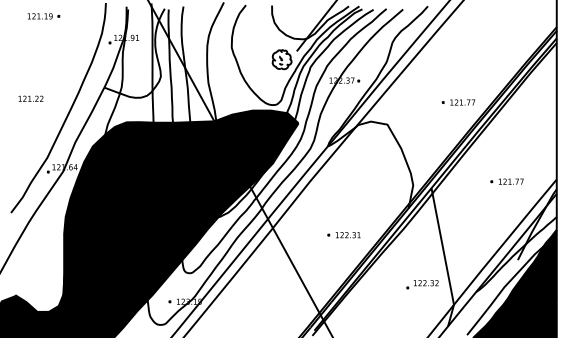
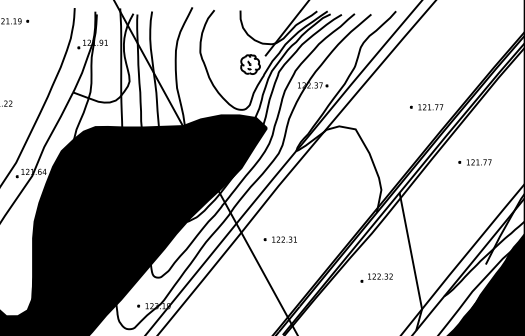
part: (506, 181) -> (474, 162), moved
part: (343, 235) -> (279, 239), moved
part: (422, 284) -> (376, 277), moved

